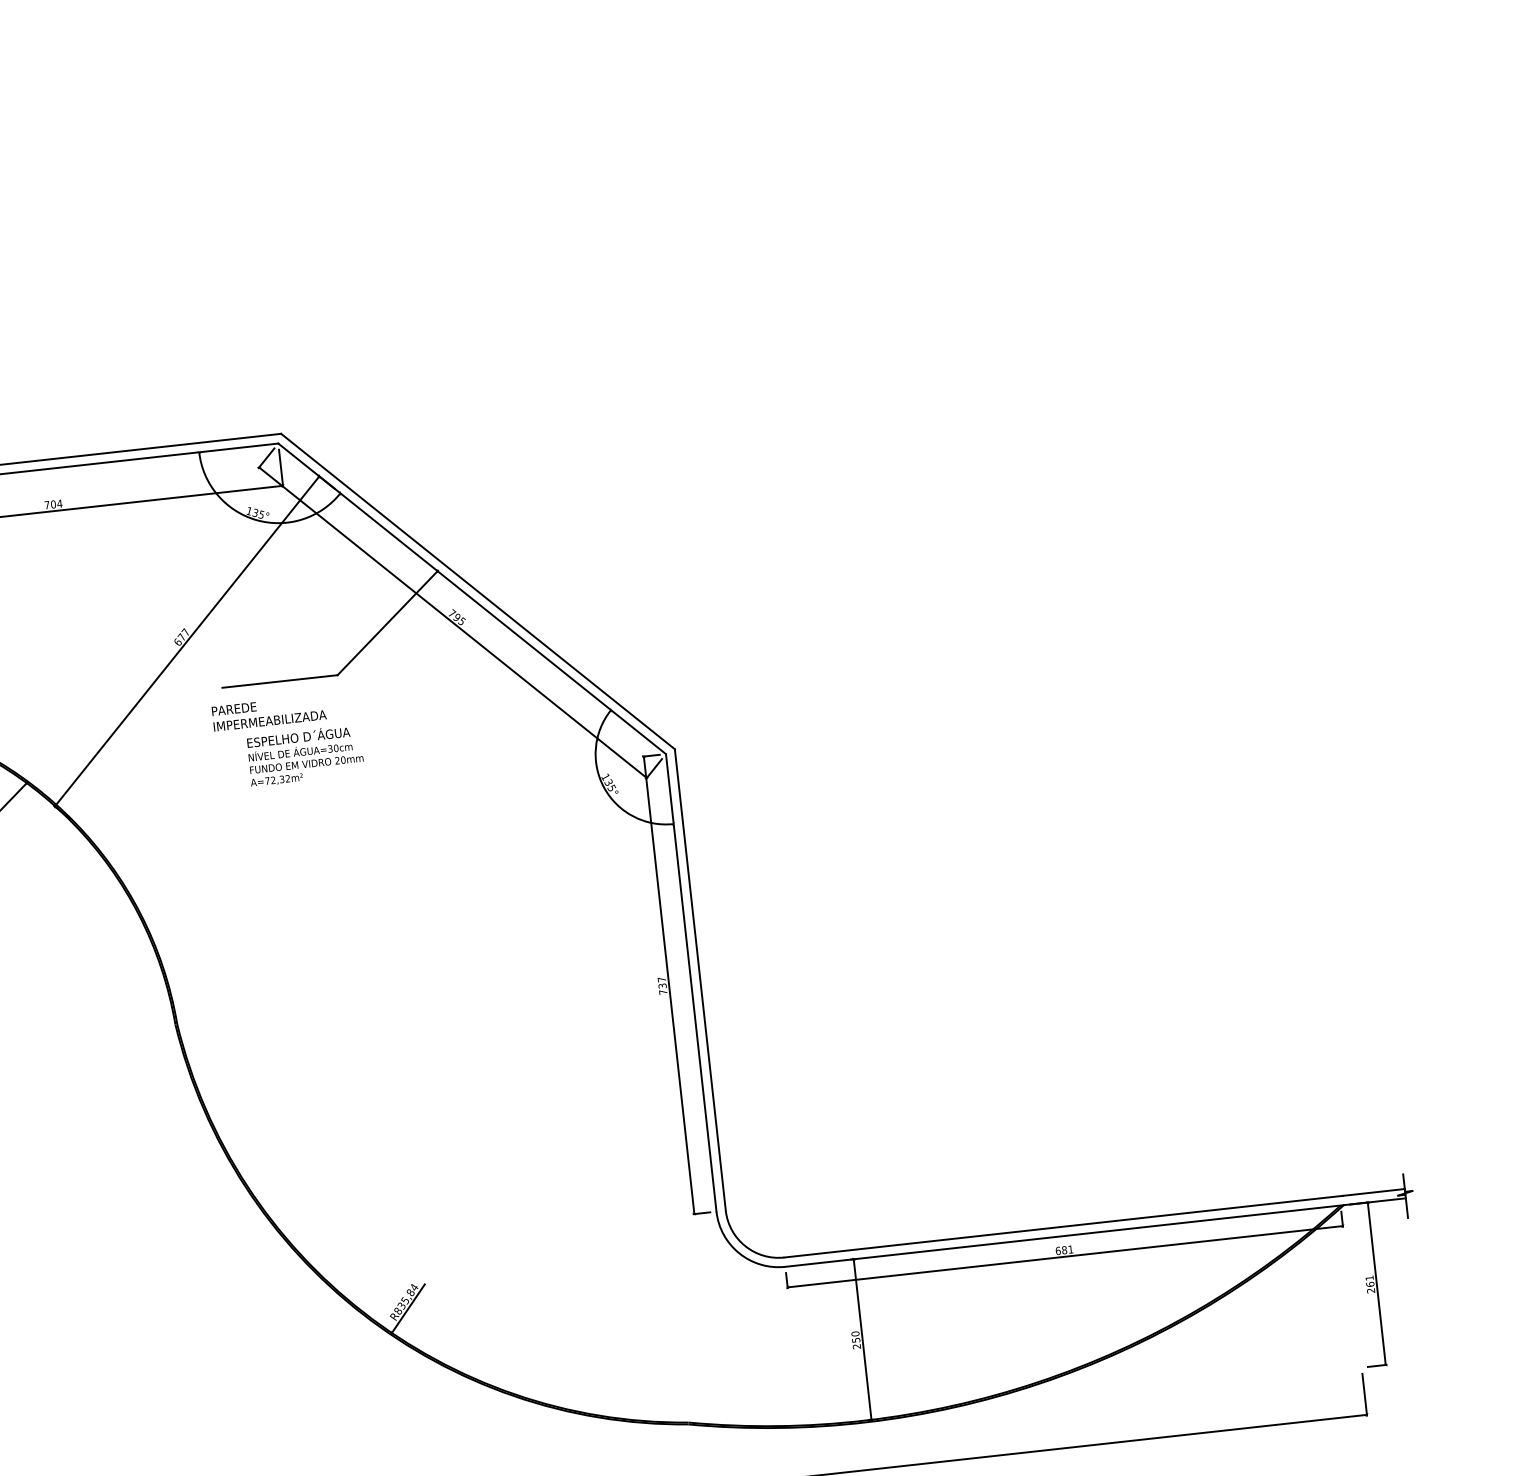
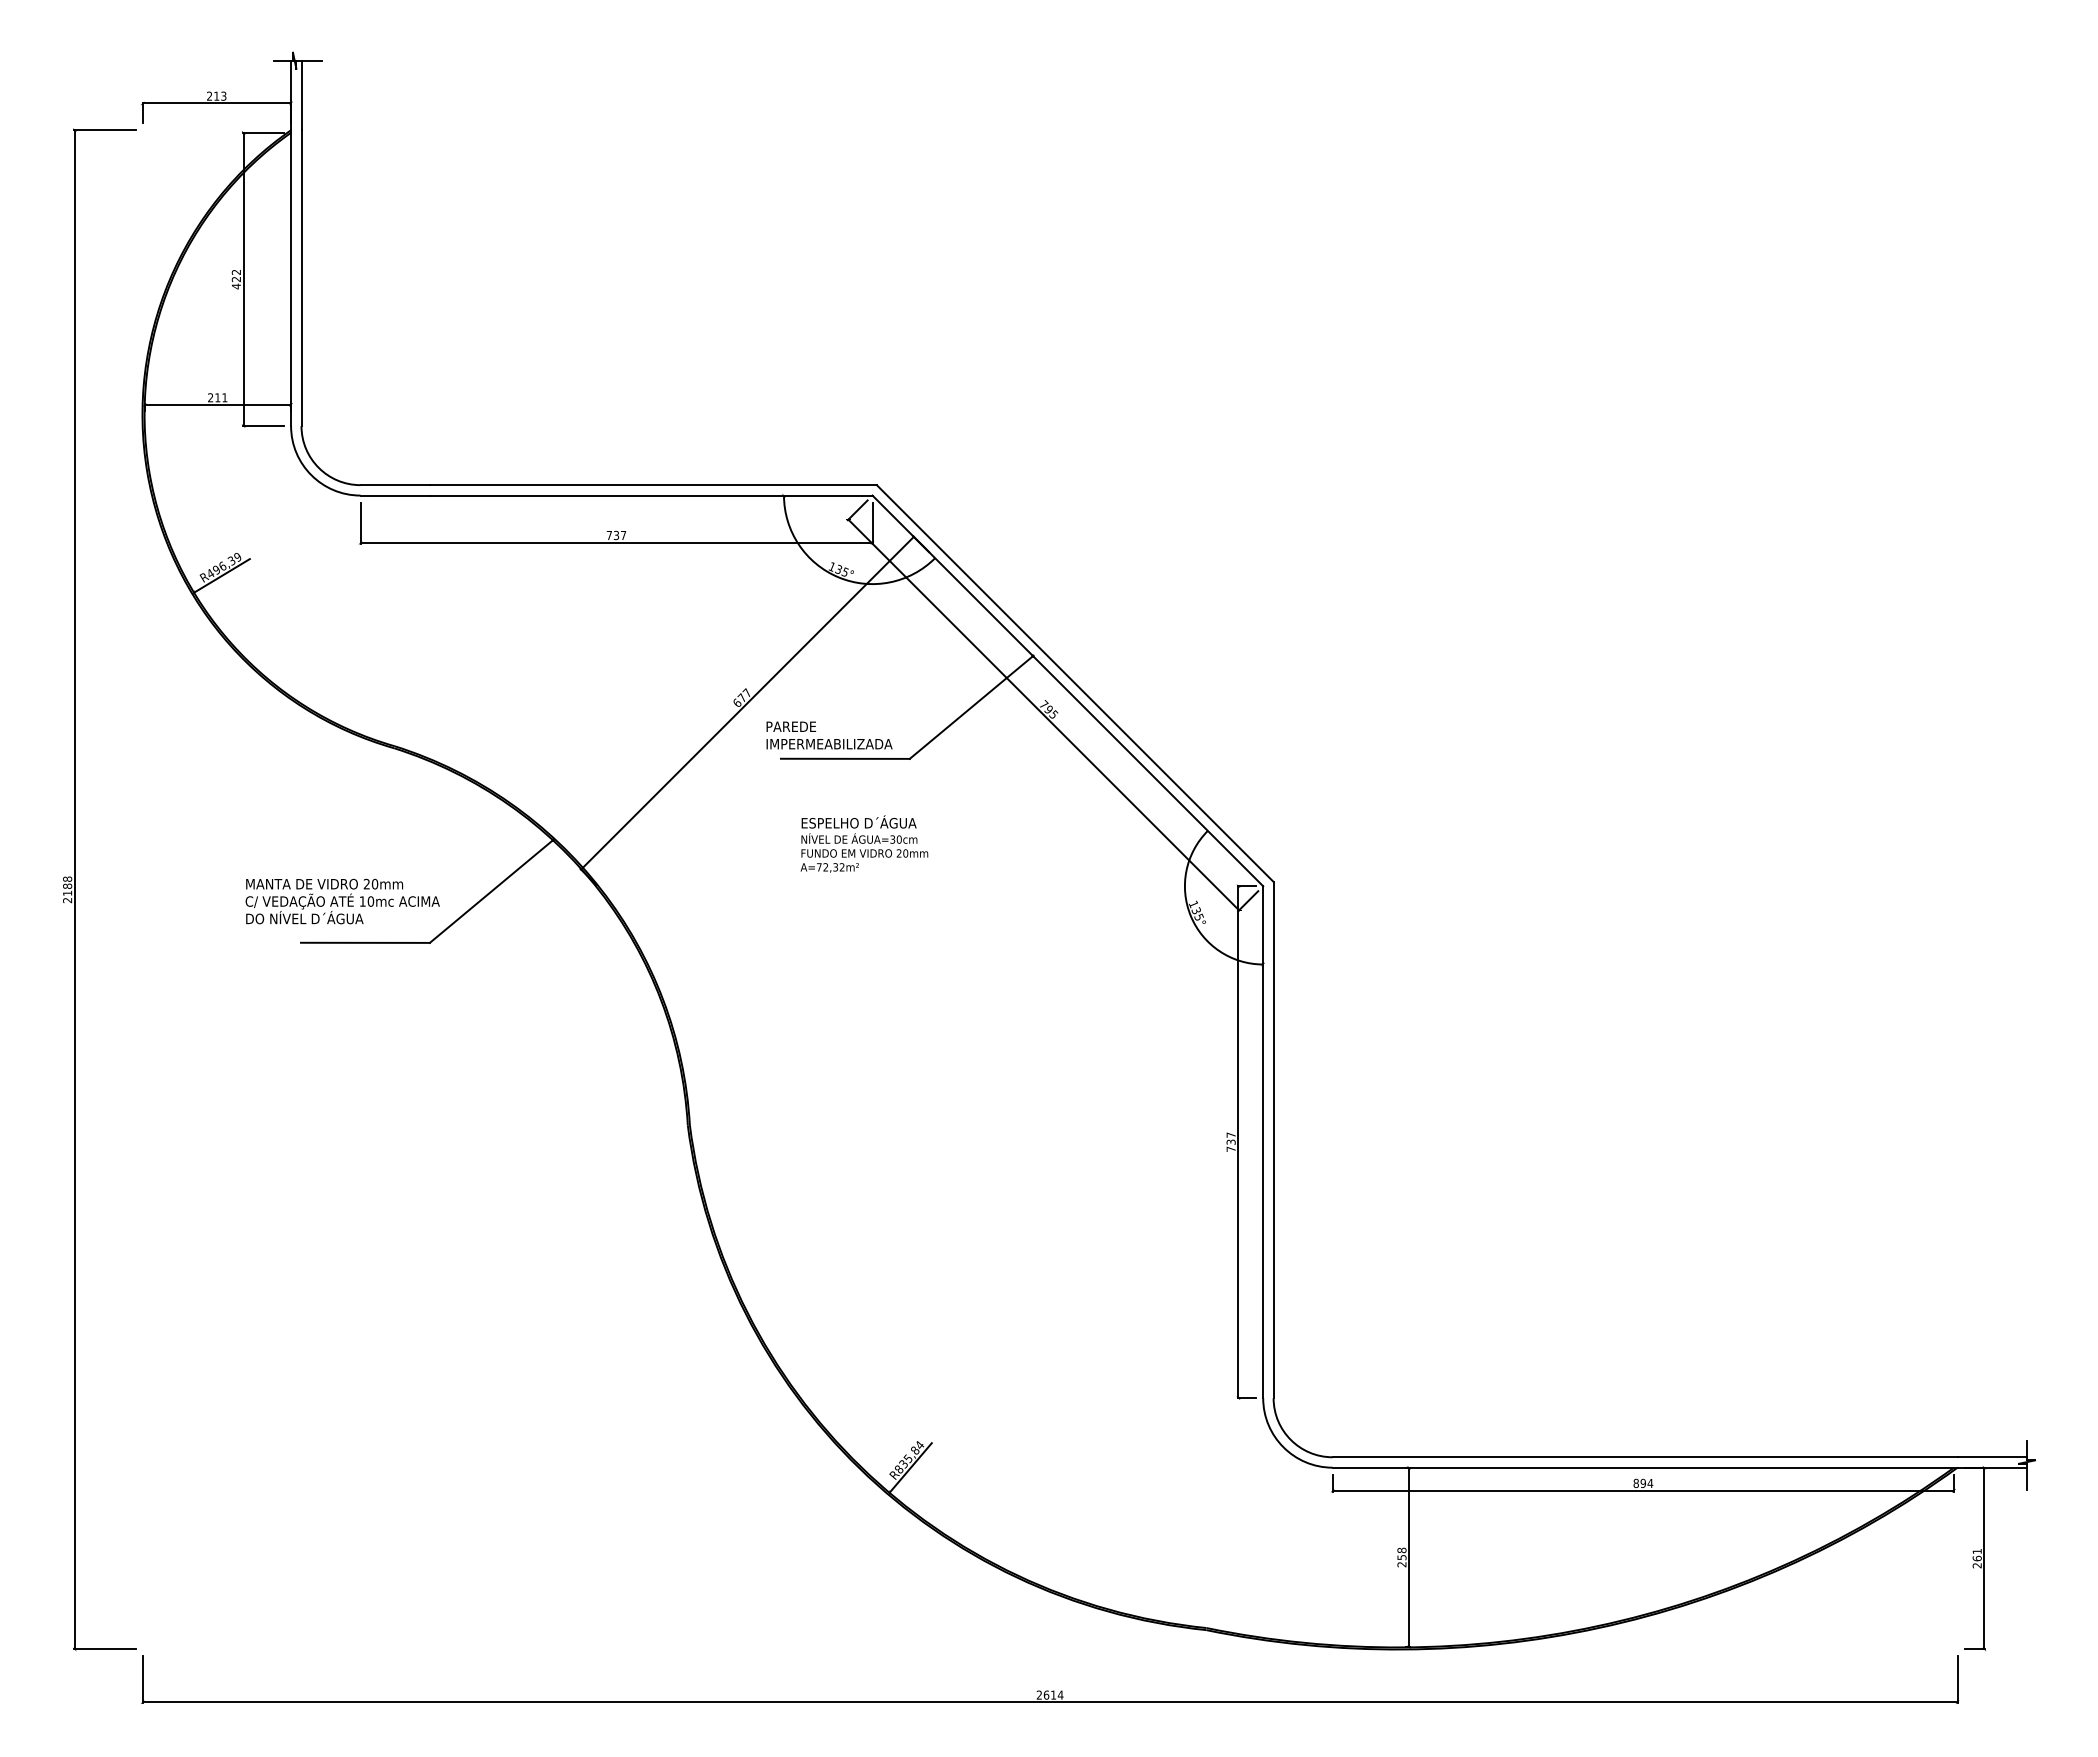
text: (56, 504) -> (619, 535), 704 -> 737
text: (269, 713) -> (829, 735), moved
text: (1064, 1249) -> (1643, 1482), 681 -> 894
text: (855, 1334) -> (1401, 1550), 250 -> 258

